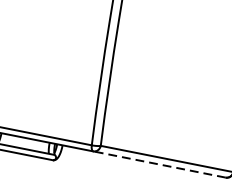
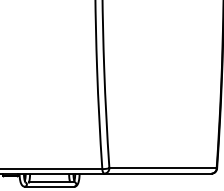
line: (160, 164) -> (158, 173), dashed -> solid

